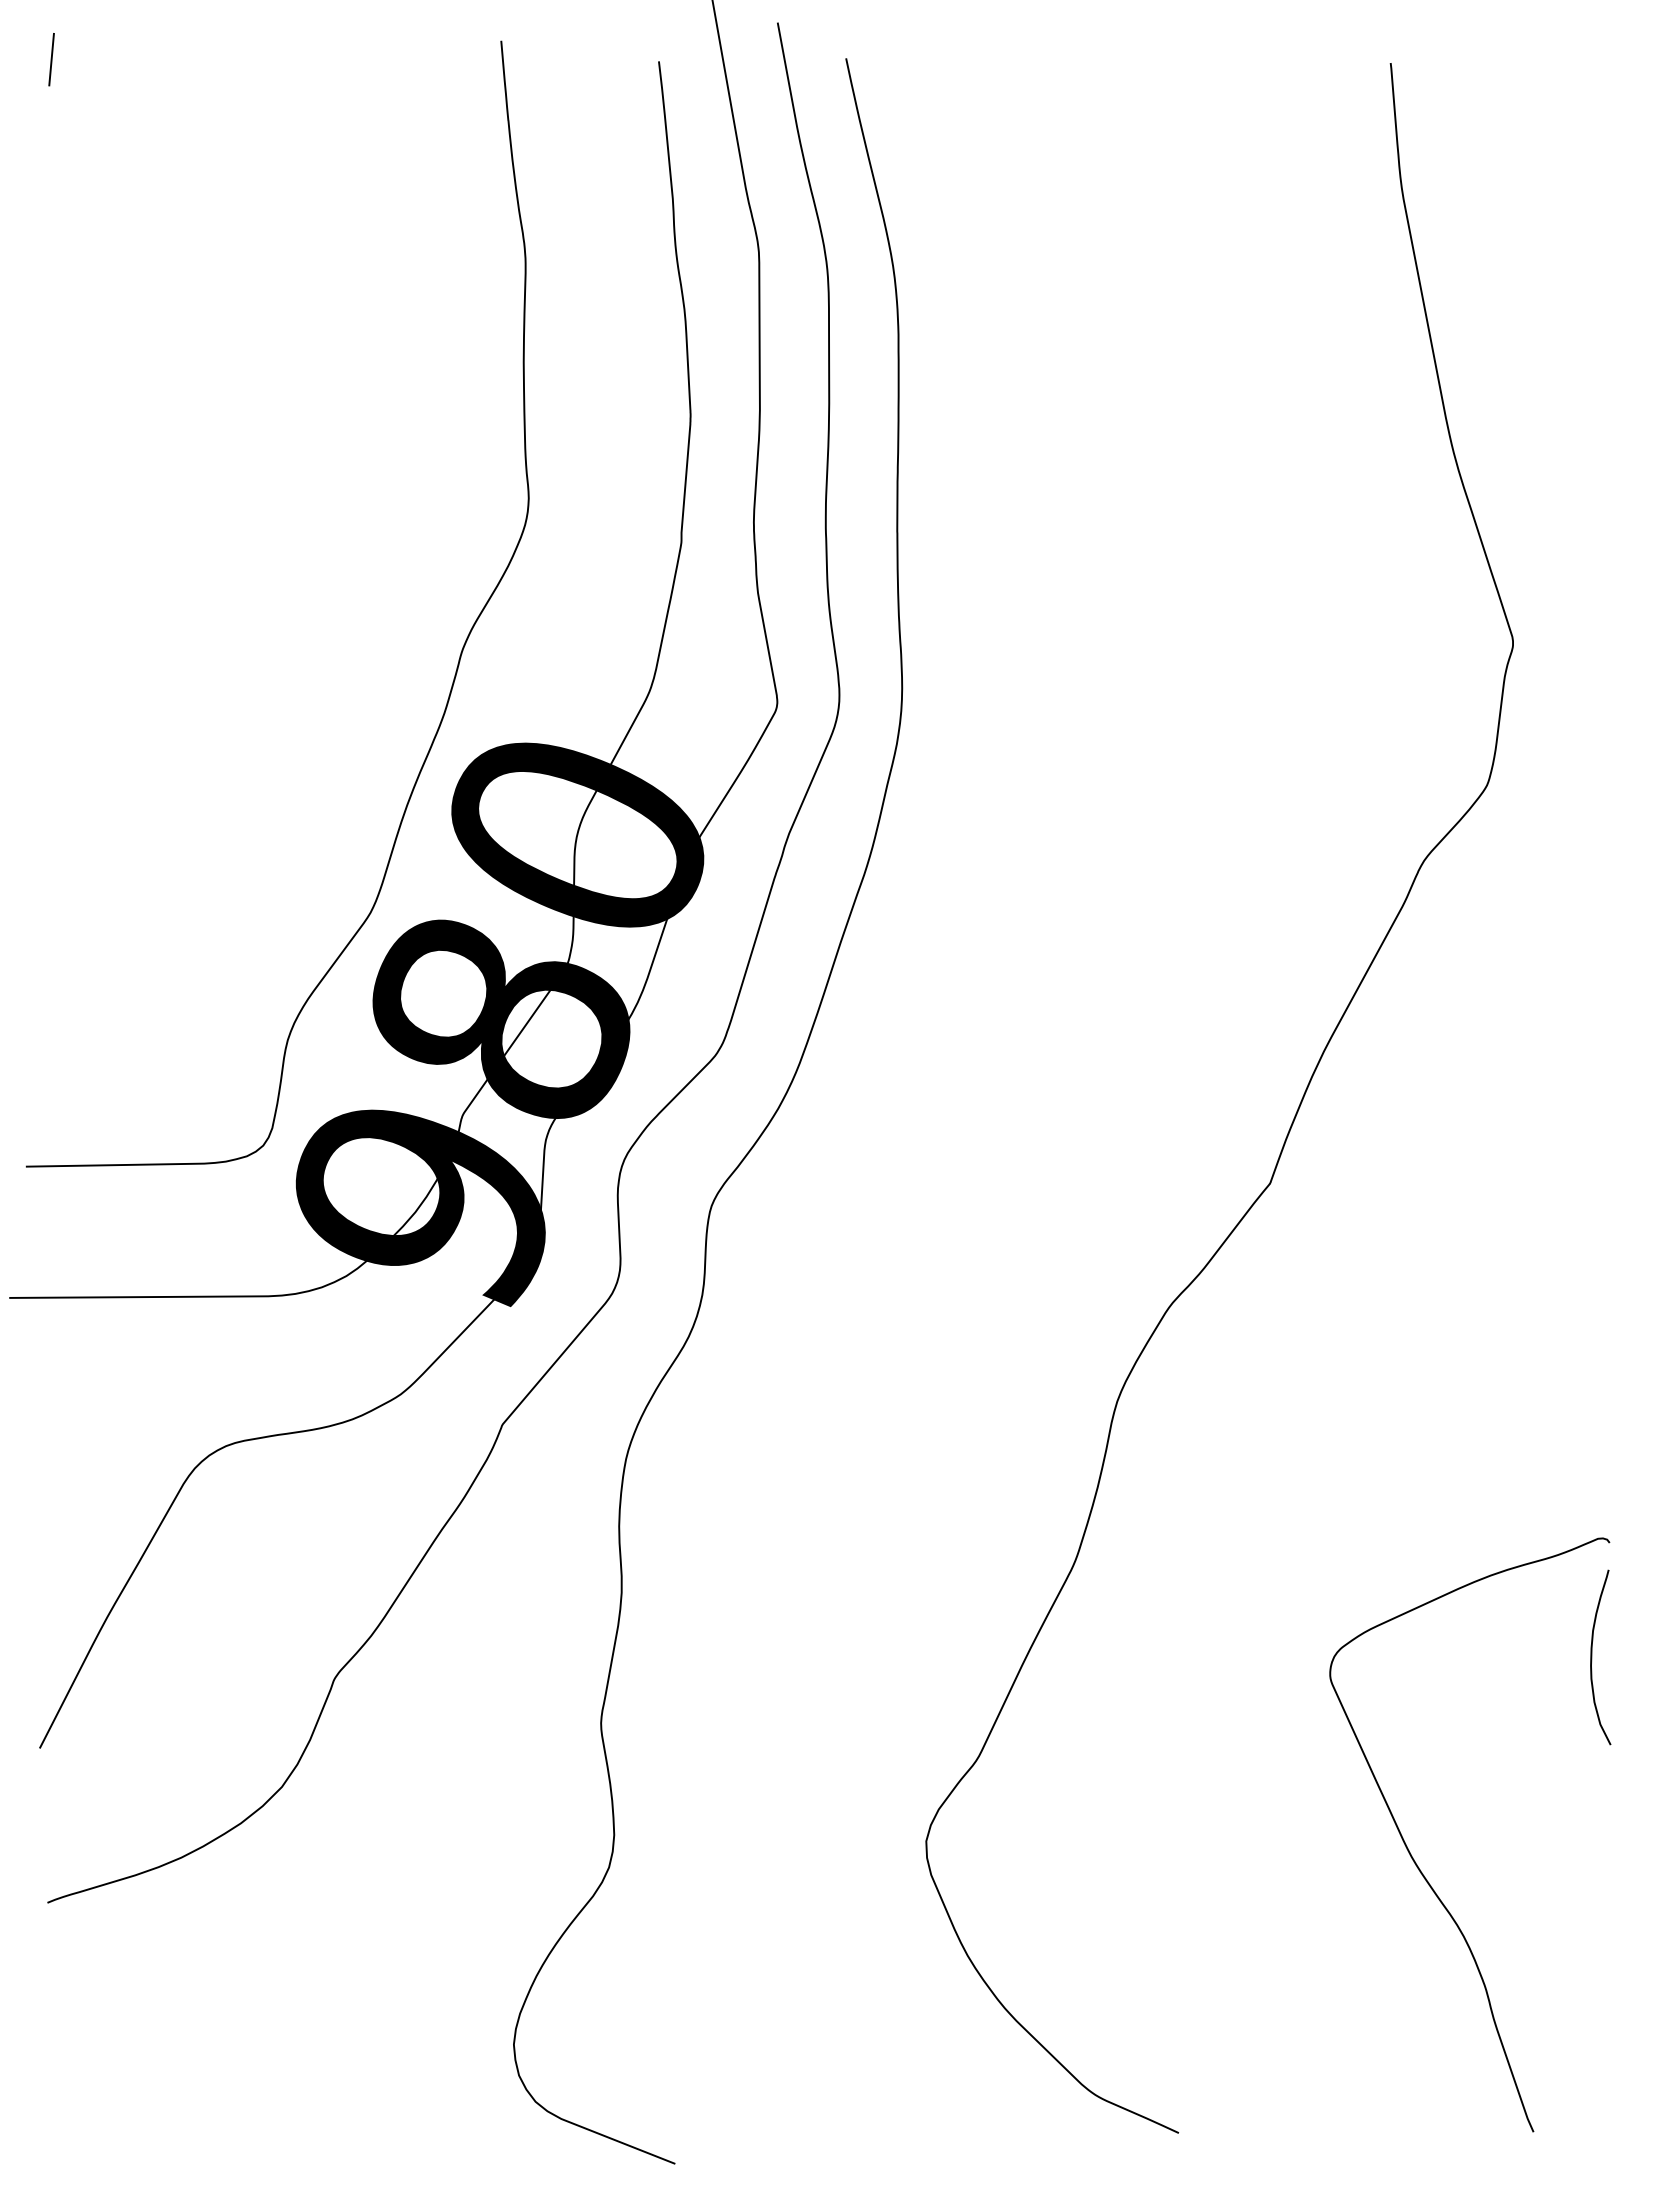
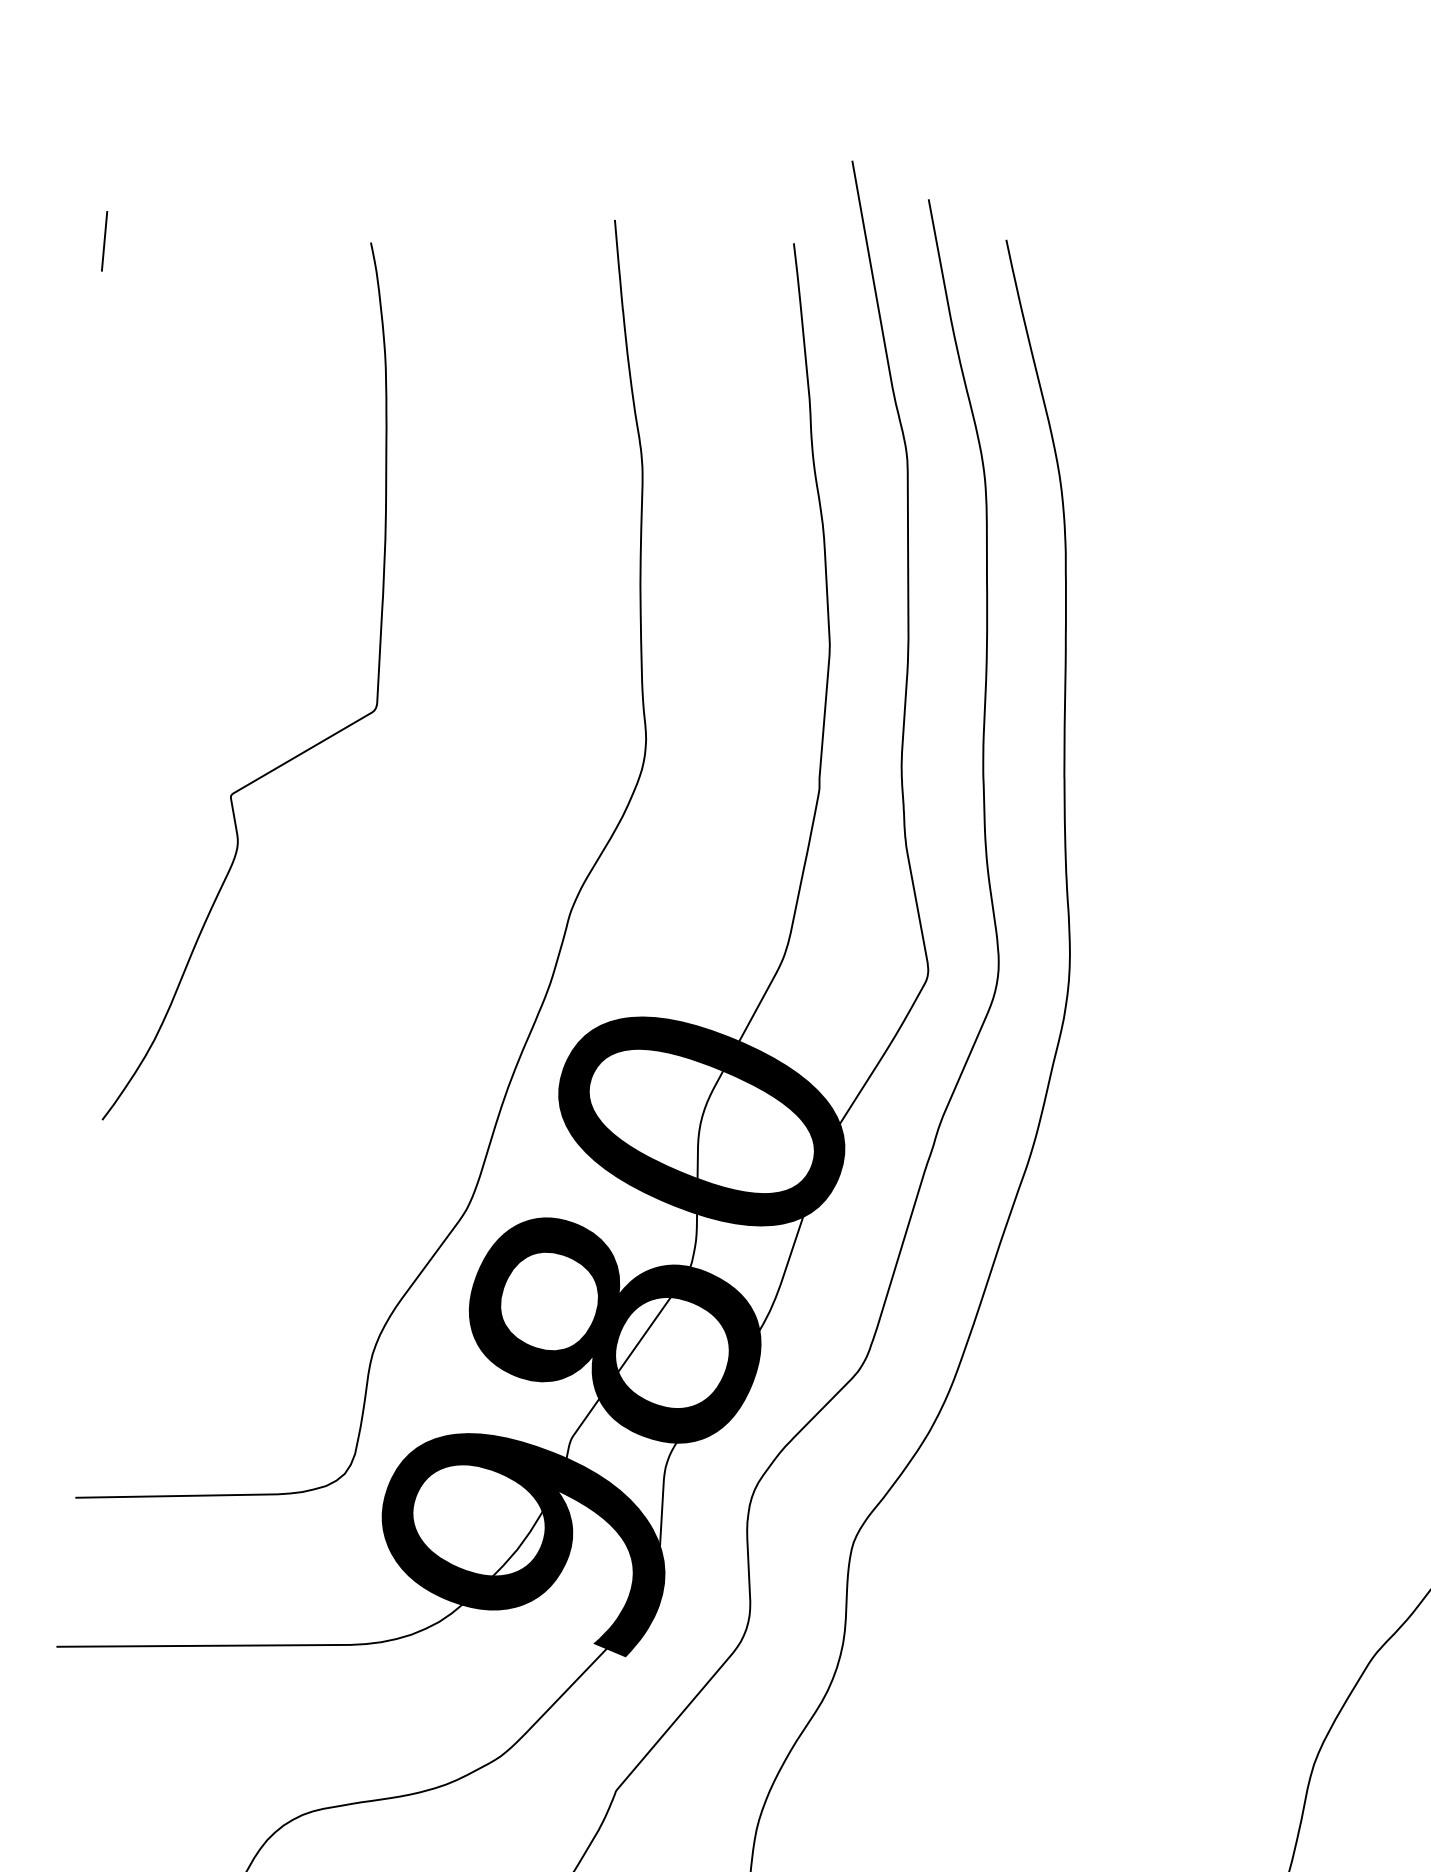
curve: (213, 516) -> (288, 759), added

